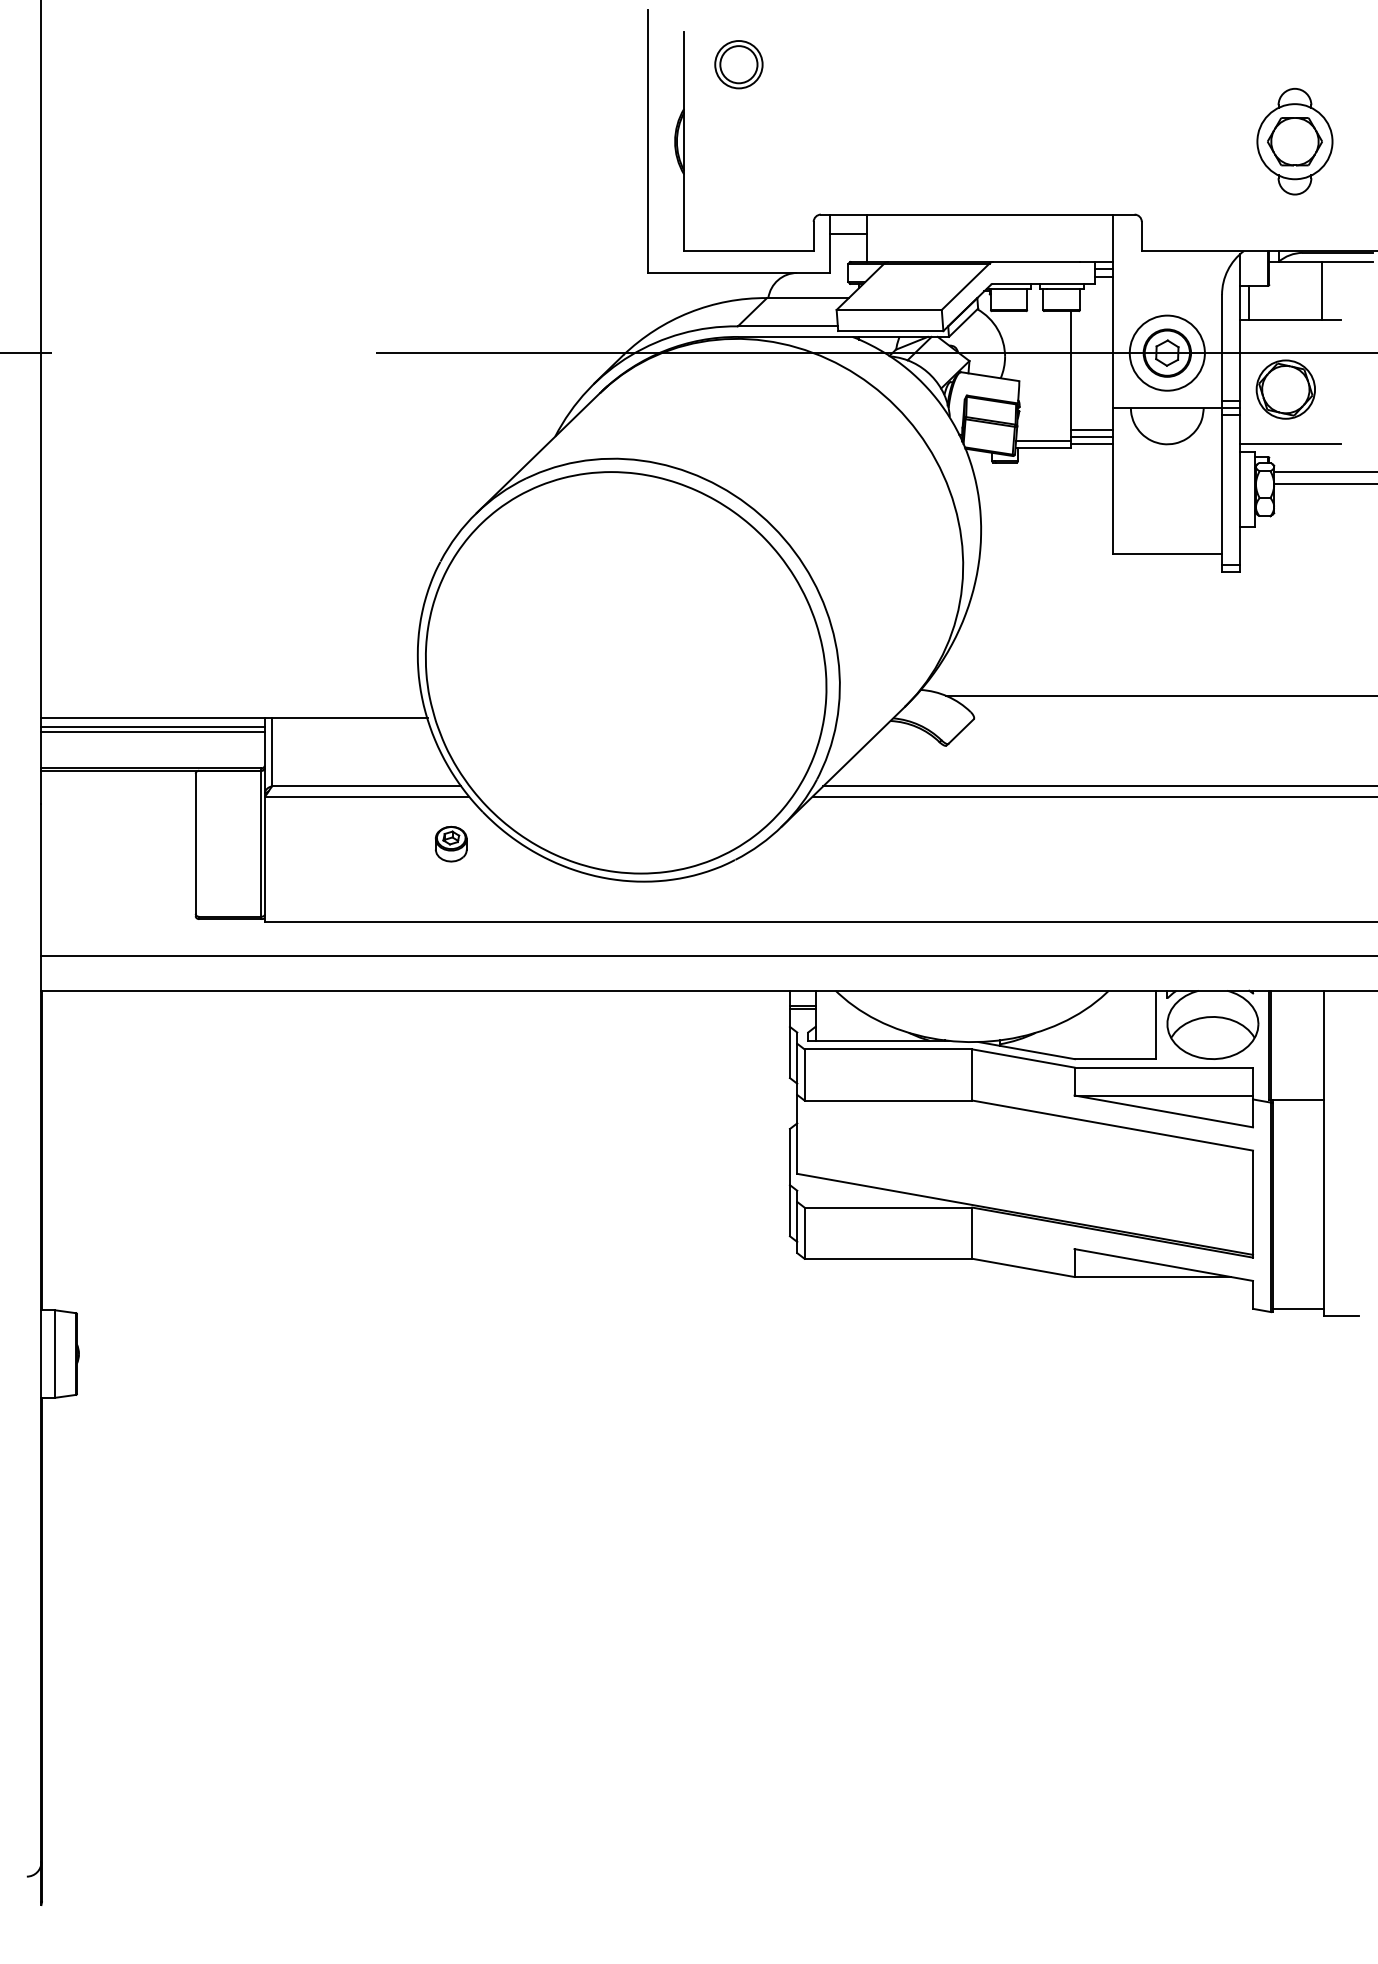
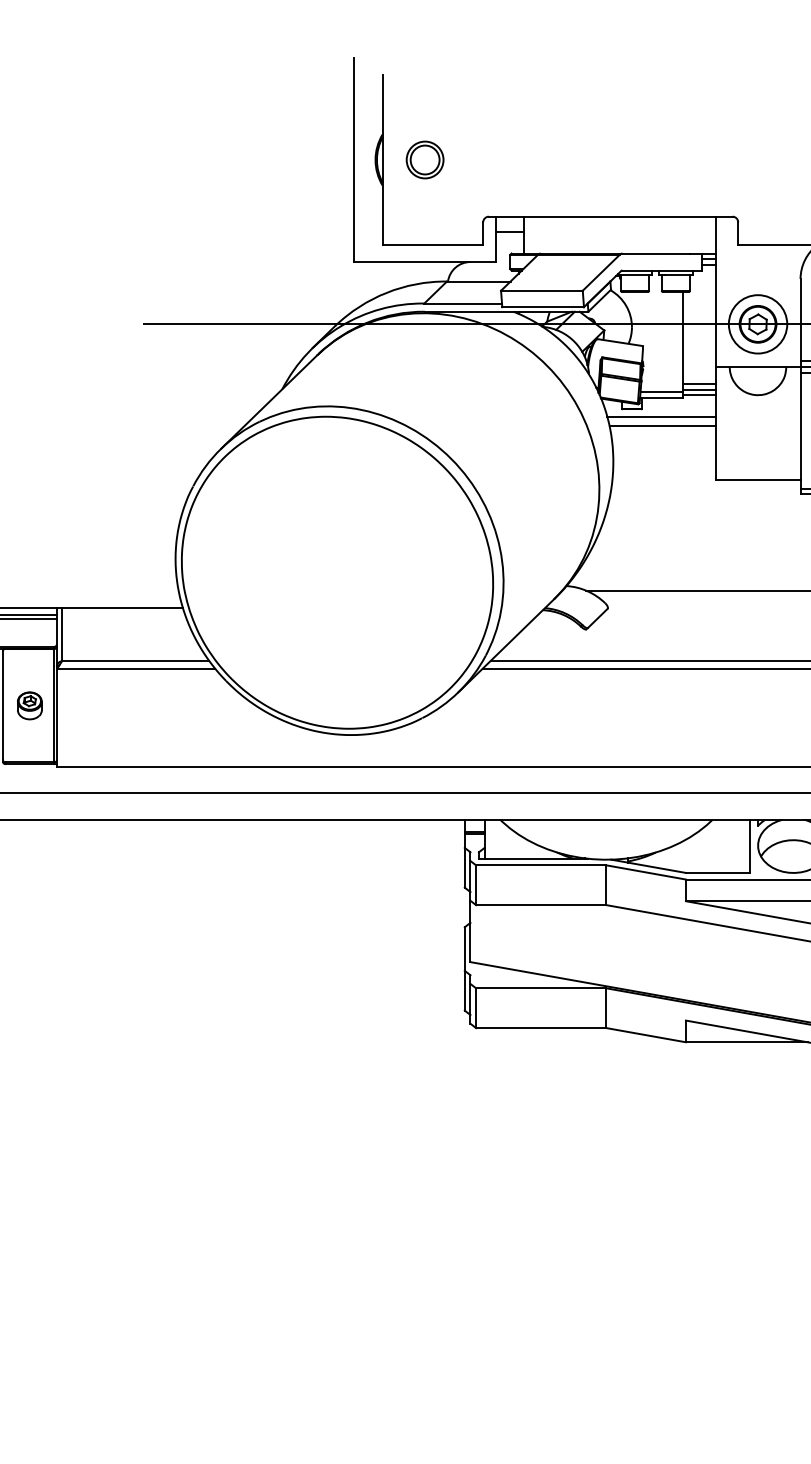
part: (738, 64) -> (424, 159), moved
line: (1042, 471) -> (661, 416), added
line: (1044, 484) -> (662, 426), added
part: (450, 843) -> (29, 705), moved

